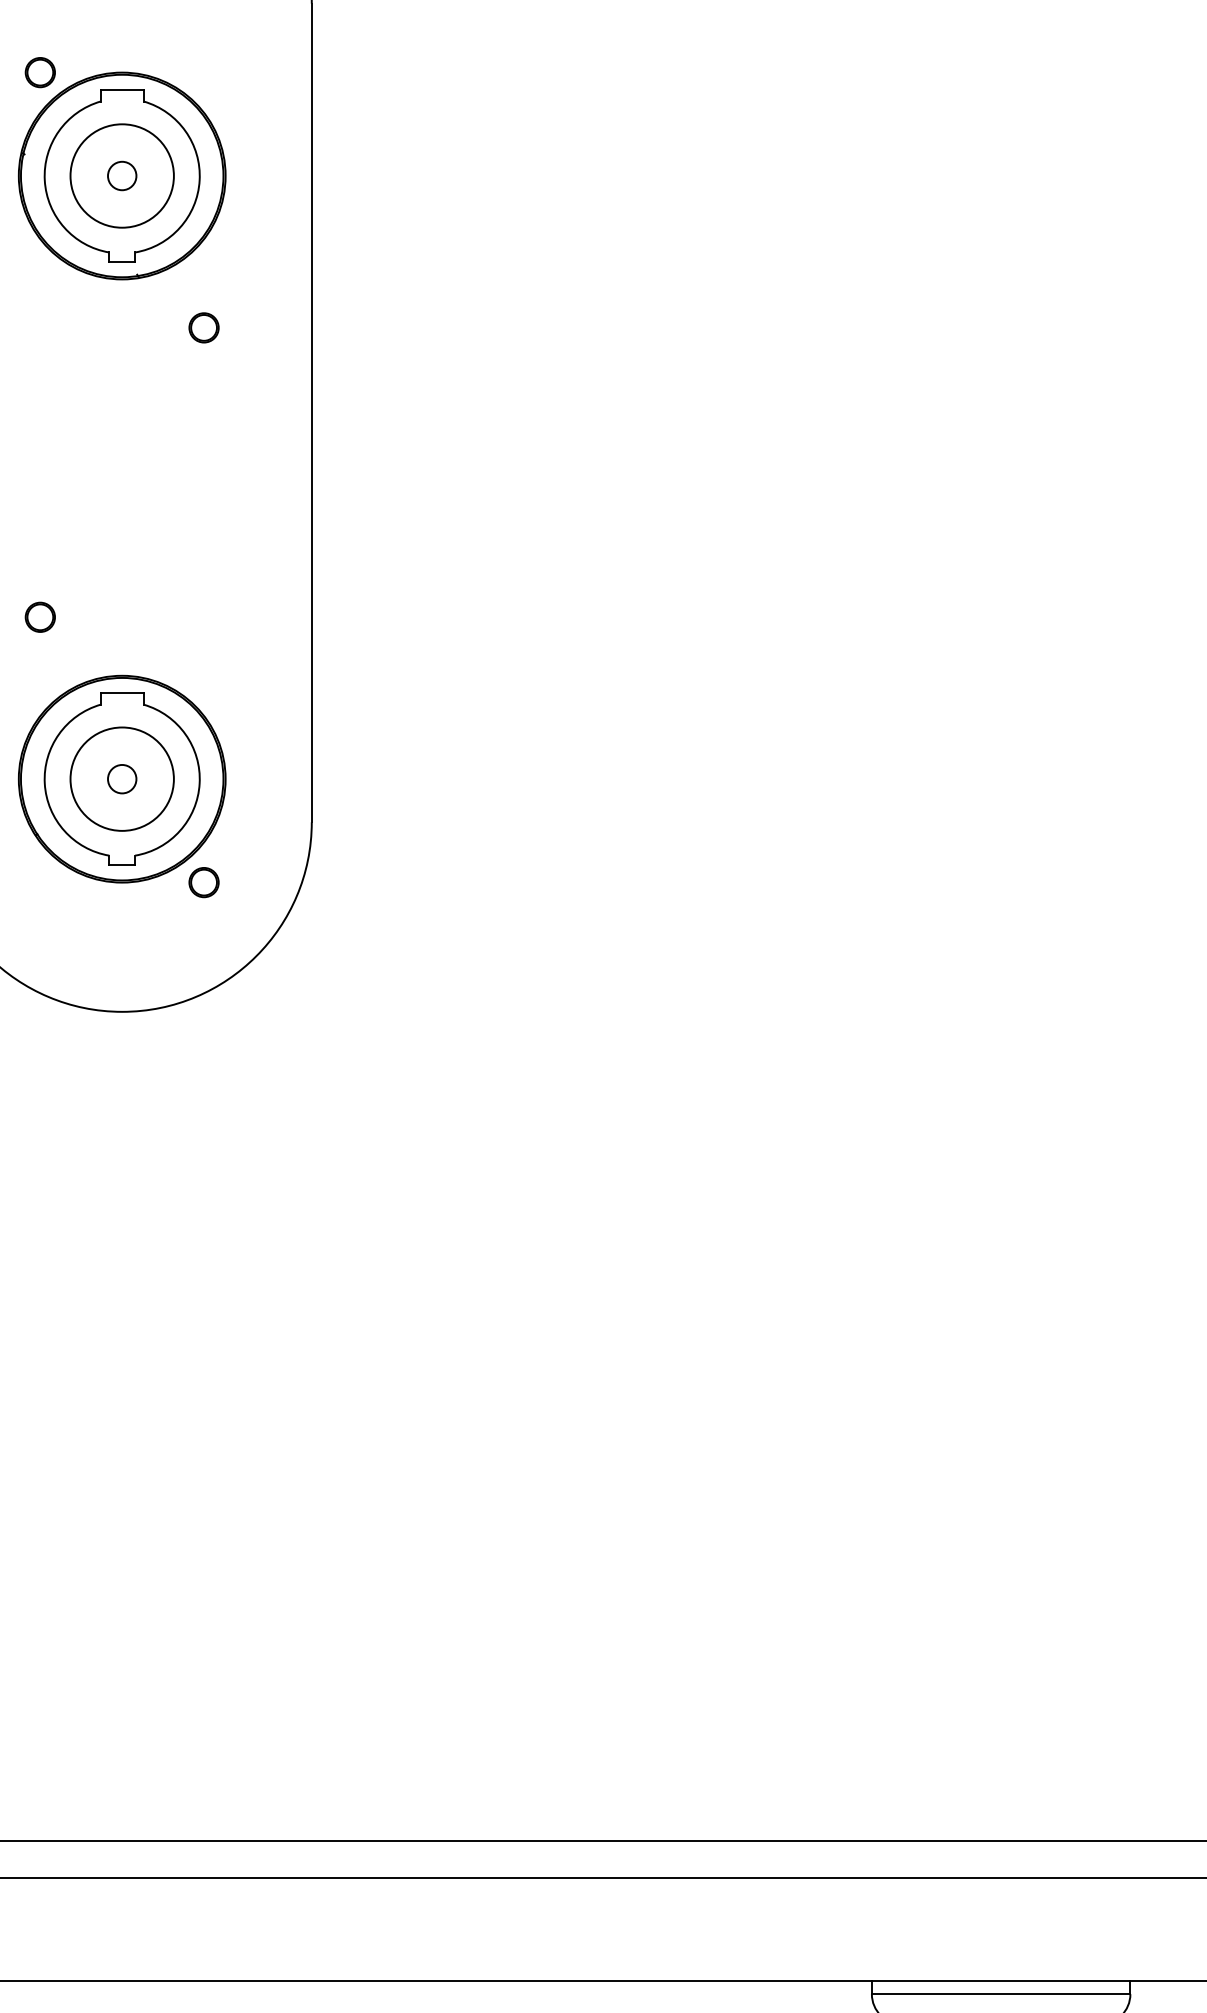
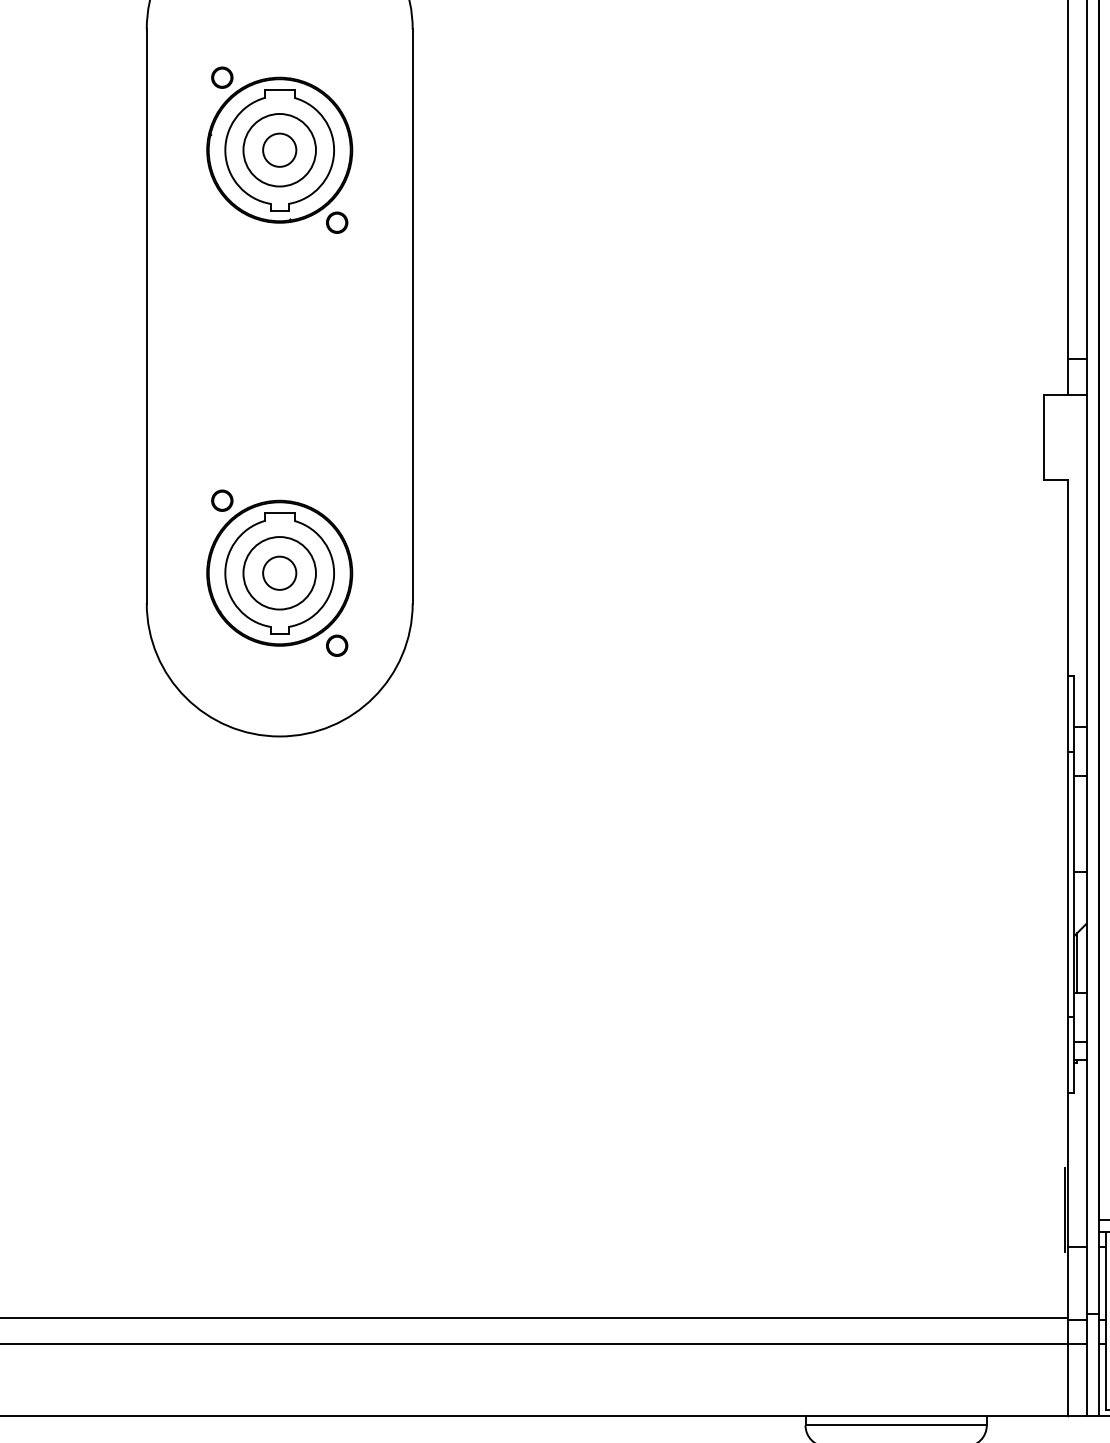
circle: (121, 174) -> (279, 149), size x1.67
circle: (204, 327) -> (337, 222), moved
circle: (40, 616) -> (222, 500), moved
circle: (121, 778) -> (279, 572), size x1.67

